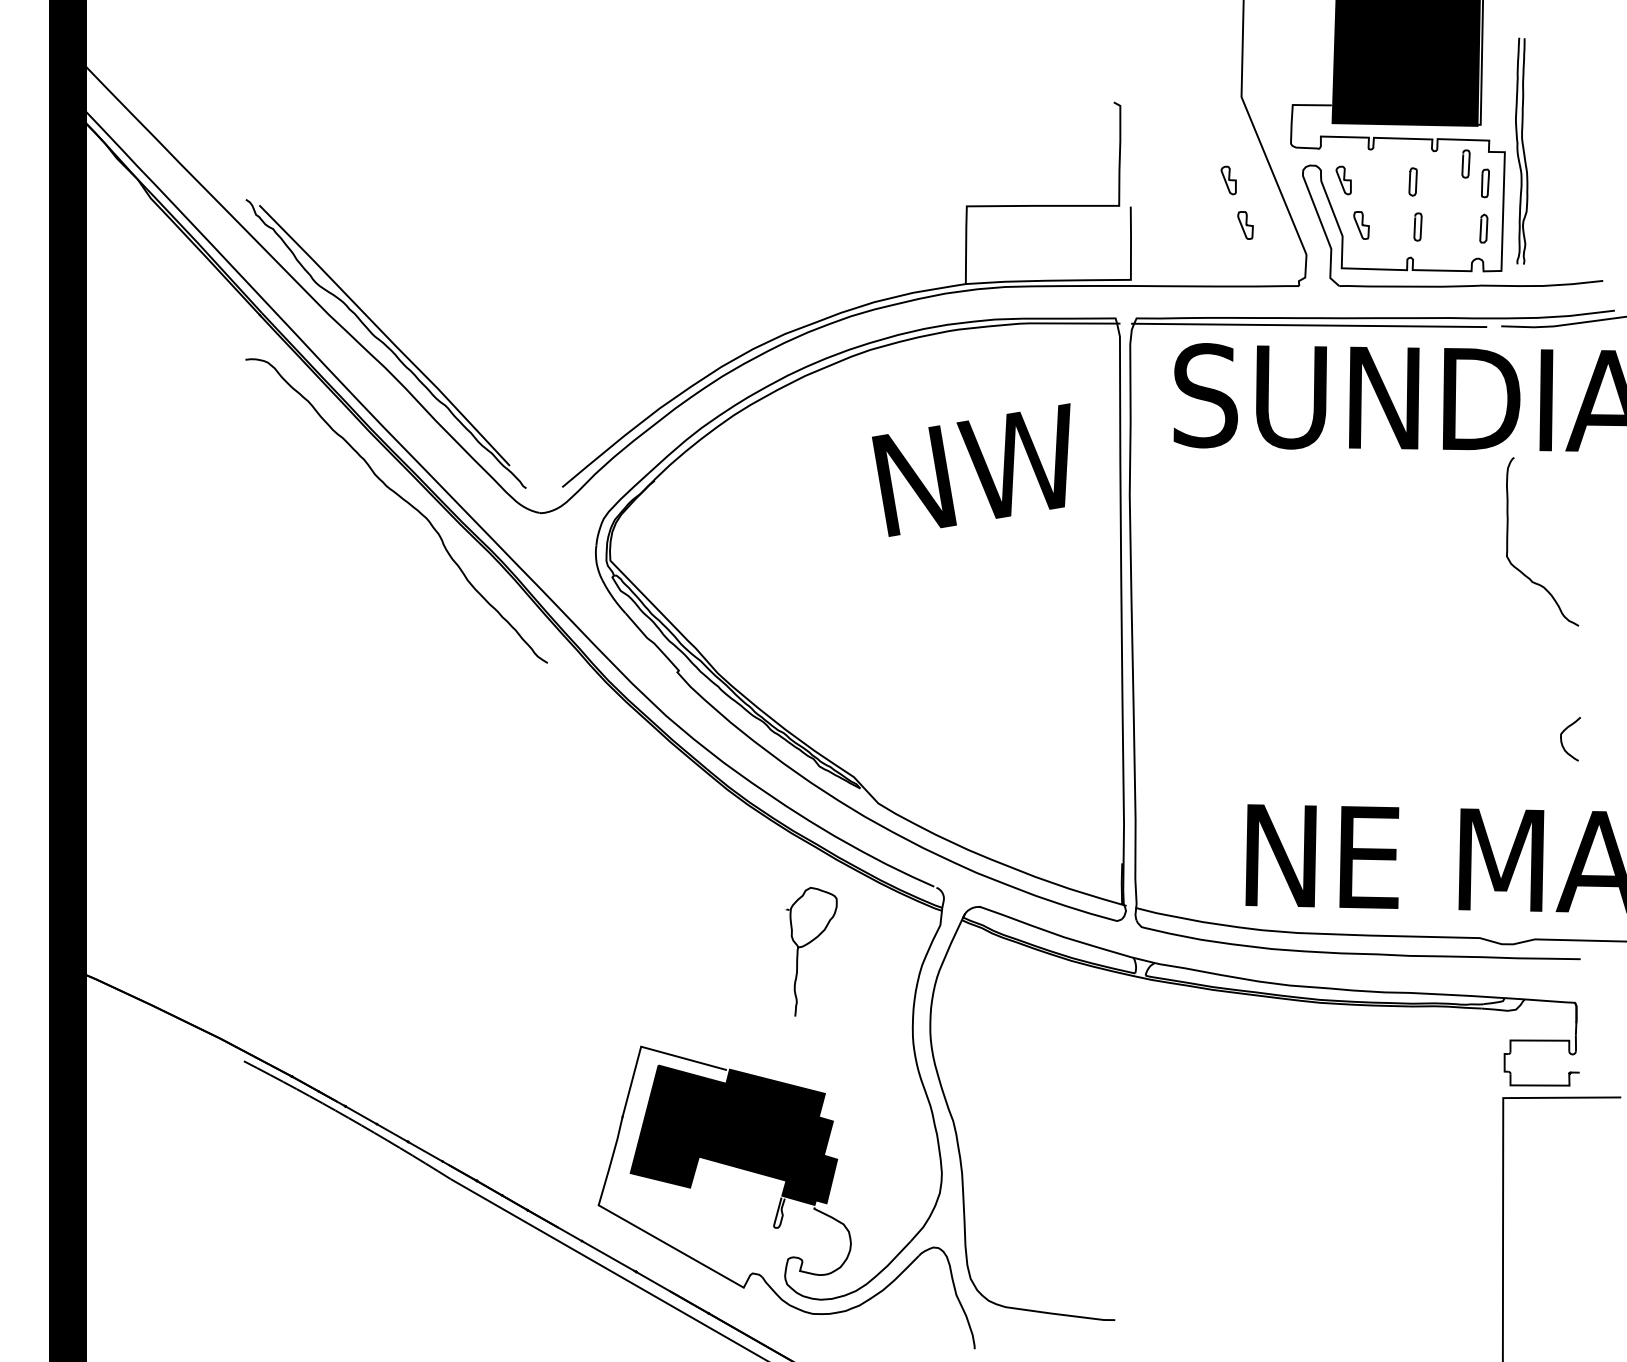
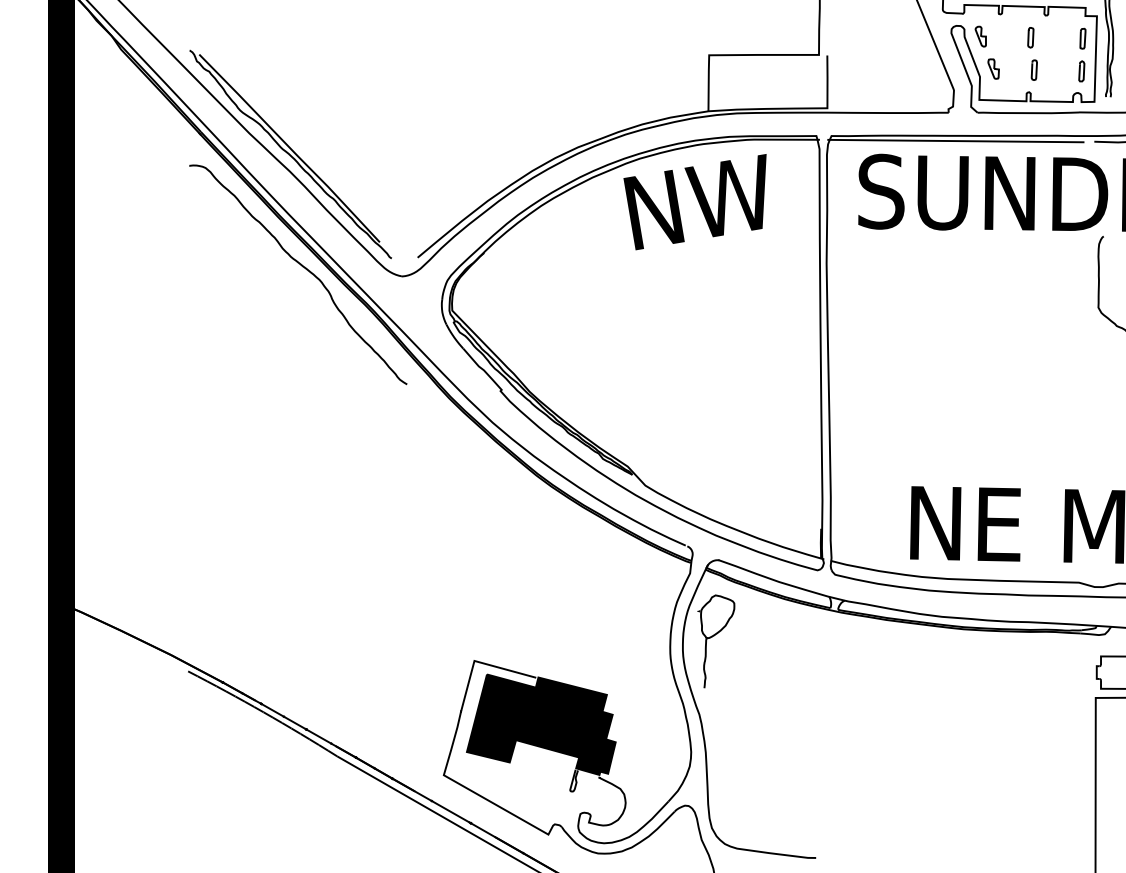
curve: (1463, 163) -> (1067, 24), removed
curve: (1228, 180) -> (897, 36), removed
curve: (1245, 225) -> (910, 69), removed
text: (971, 469) -> (695, 201), moved
part: (808, 944) -> (713, 636), moved

